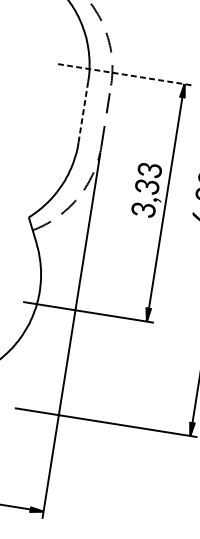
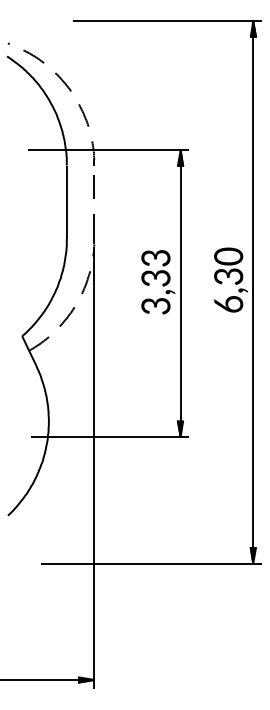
line: (124, 74) -> (108, 150), dashed -> solid
line: (83, 112) -> (66, 202), dashed -> solid

